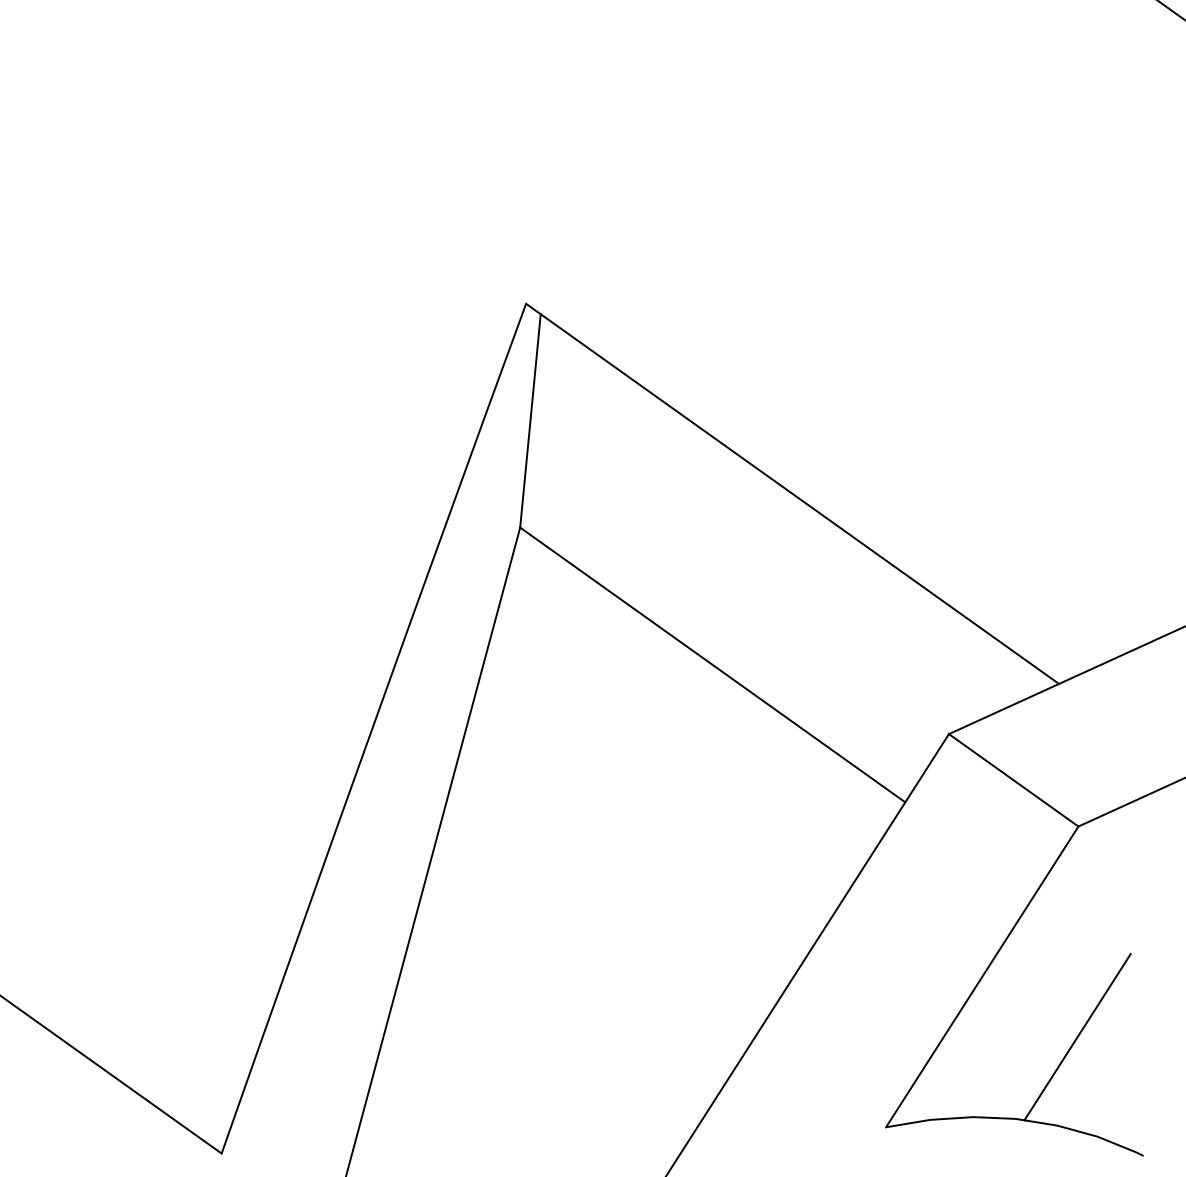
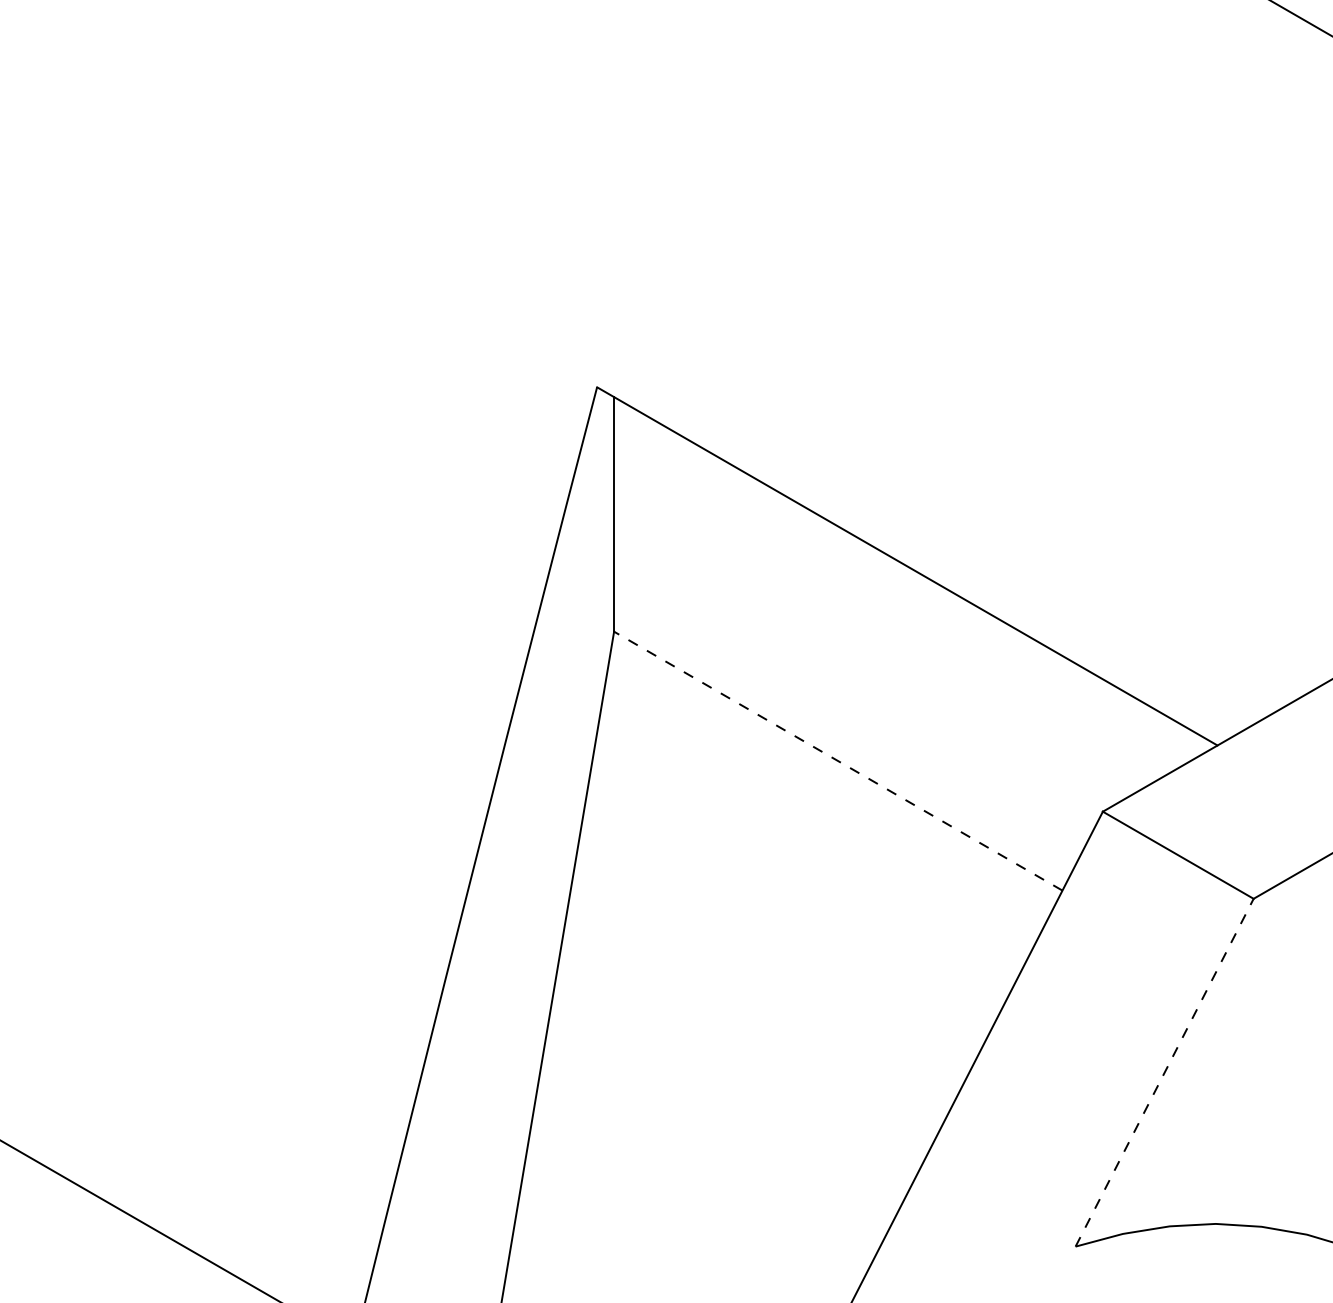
line: (712, 665) -> (838, 761), solid -> dashed
line: (982, 976) -> (1164, 1072), solid -> dashed
line: (1077, 1037) -> (1274, 1128), removed

